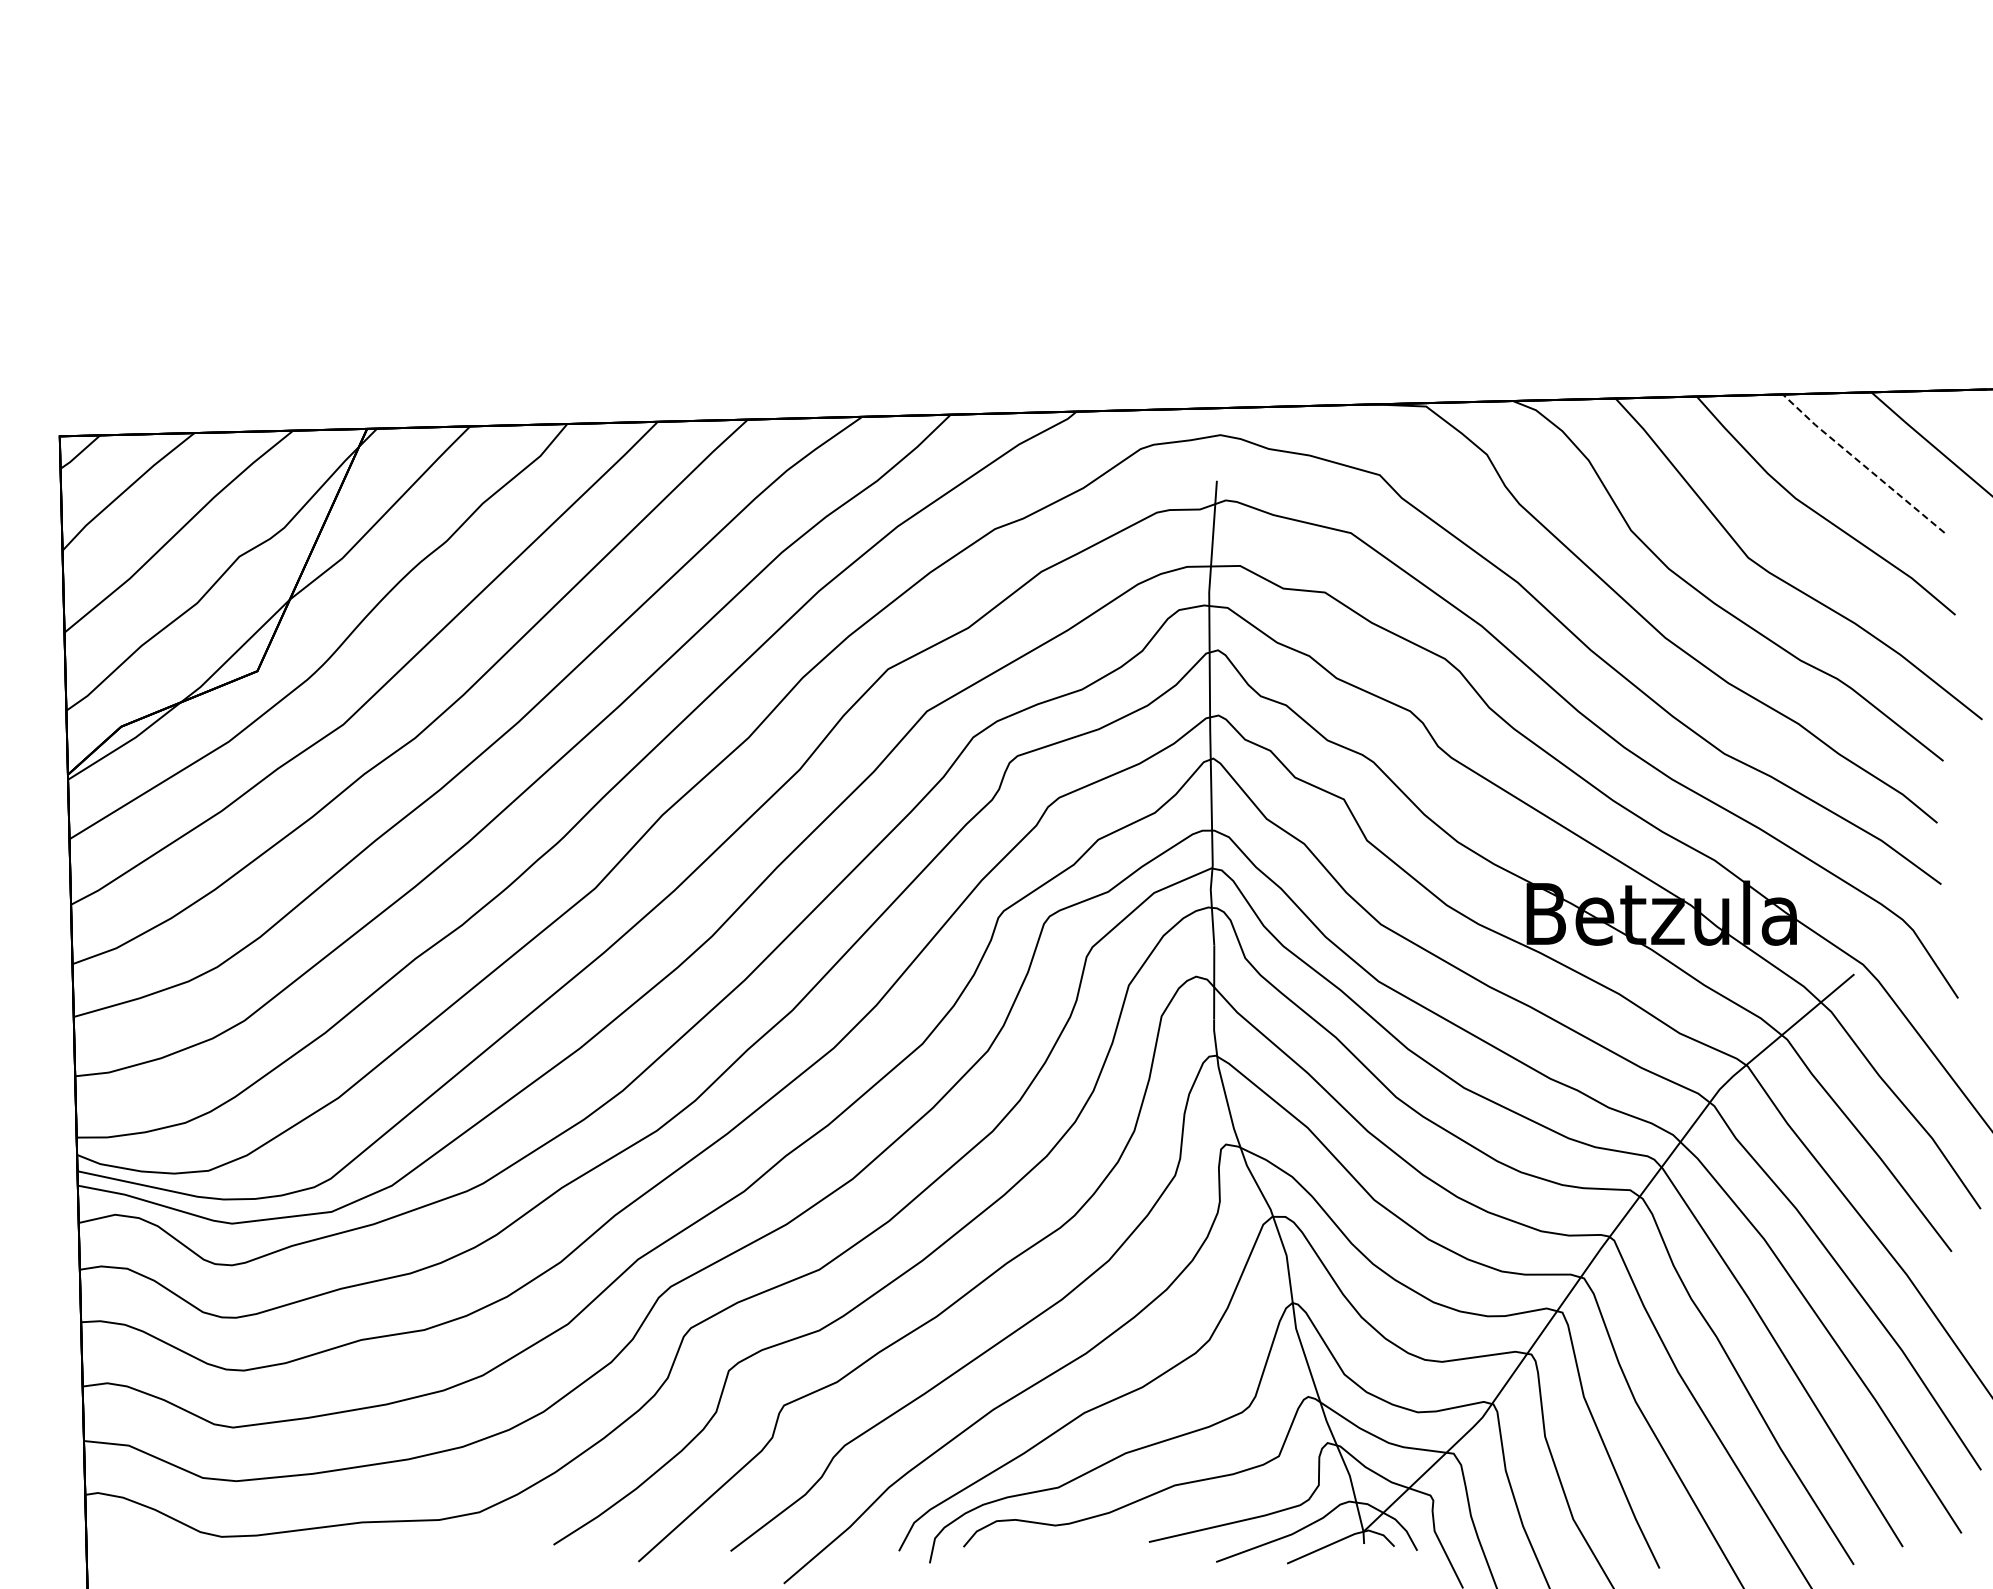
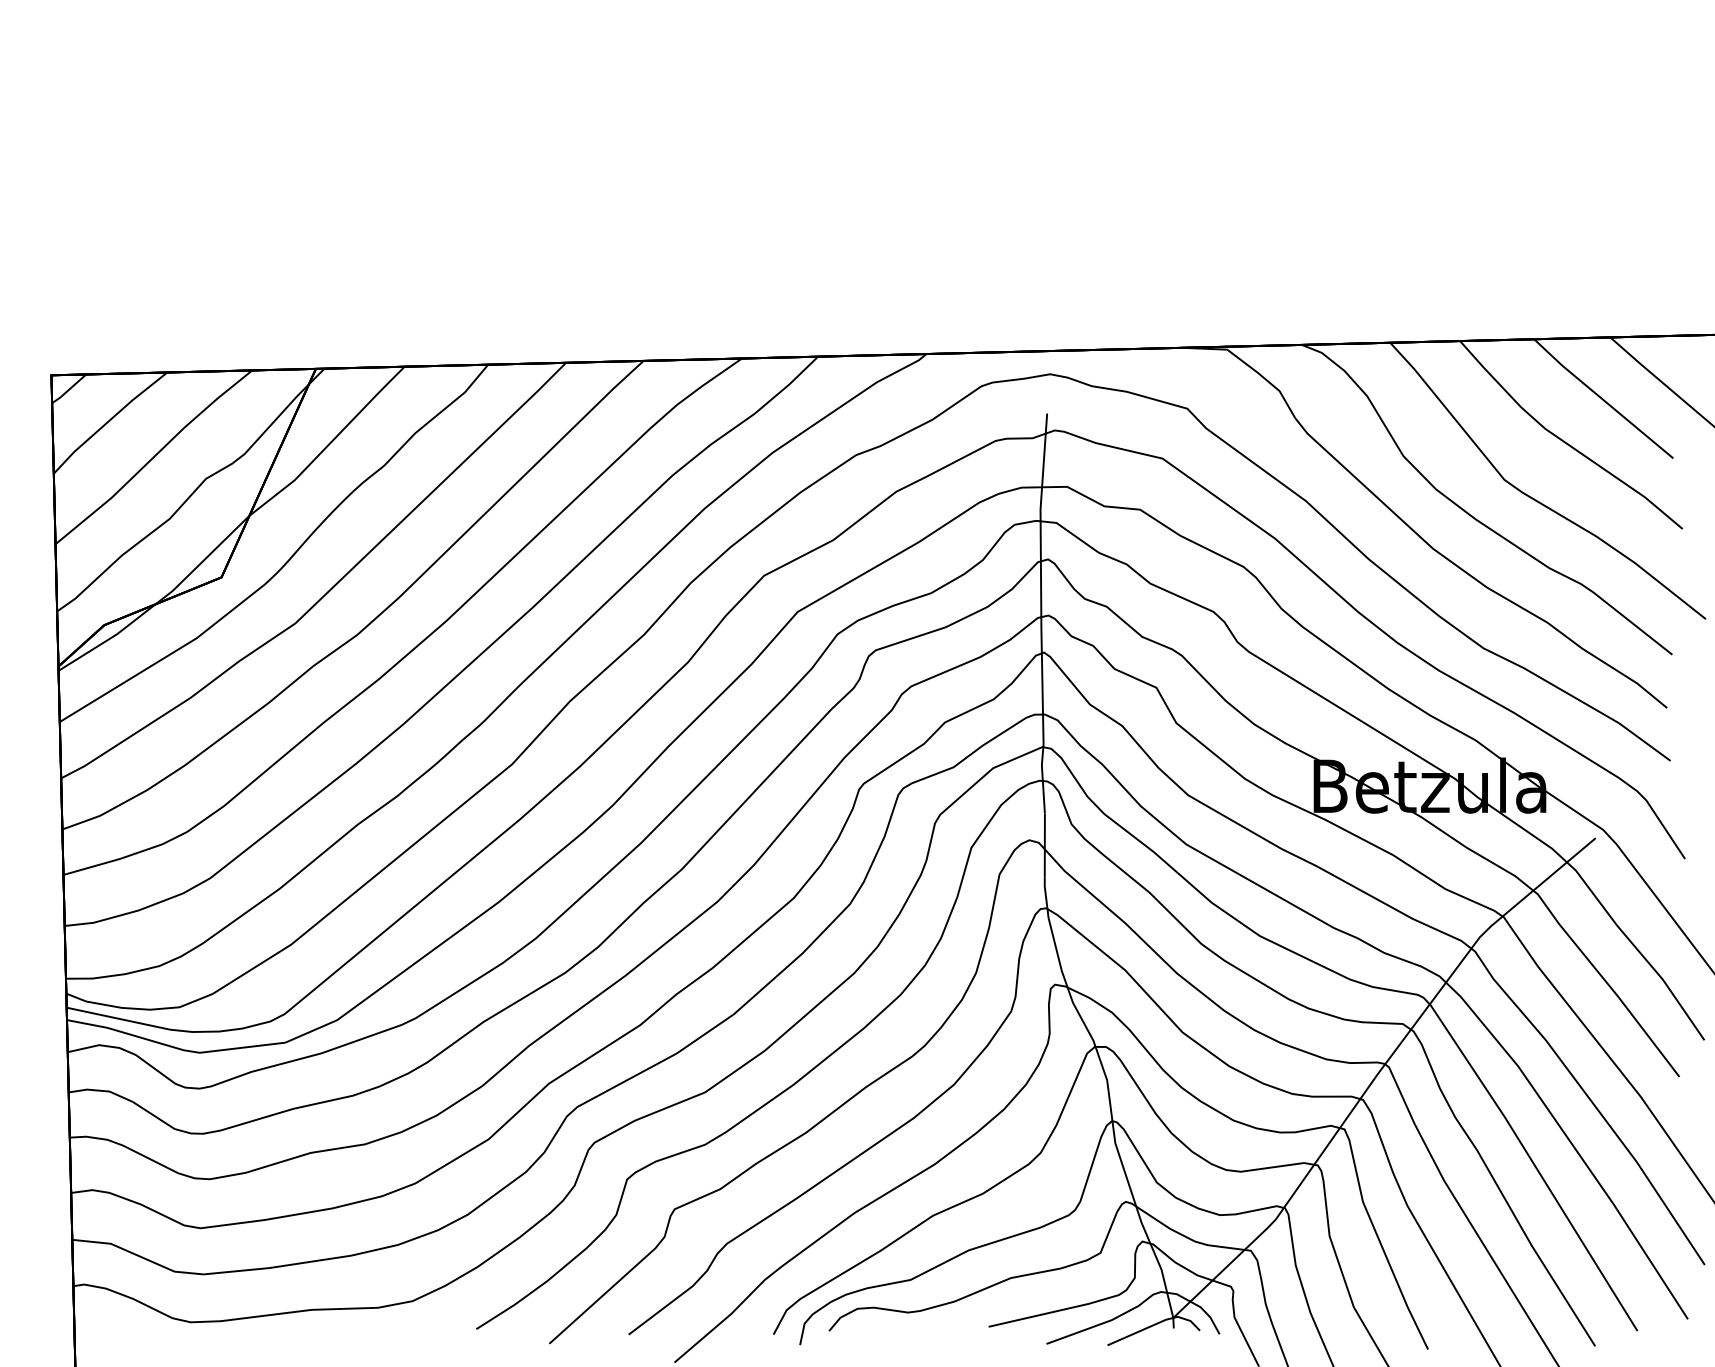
line: (1862, 463) -> (1602, 398), dashed -> solid

